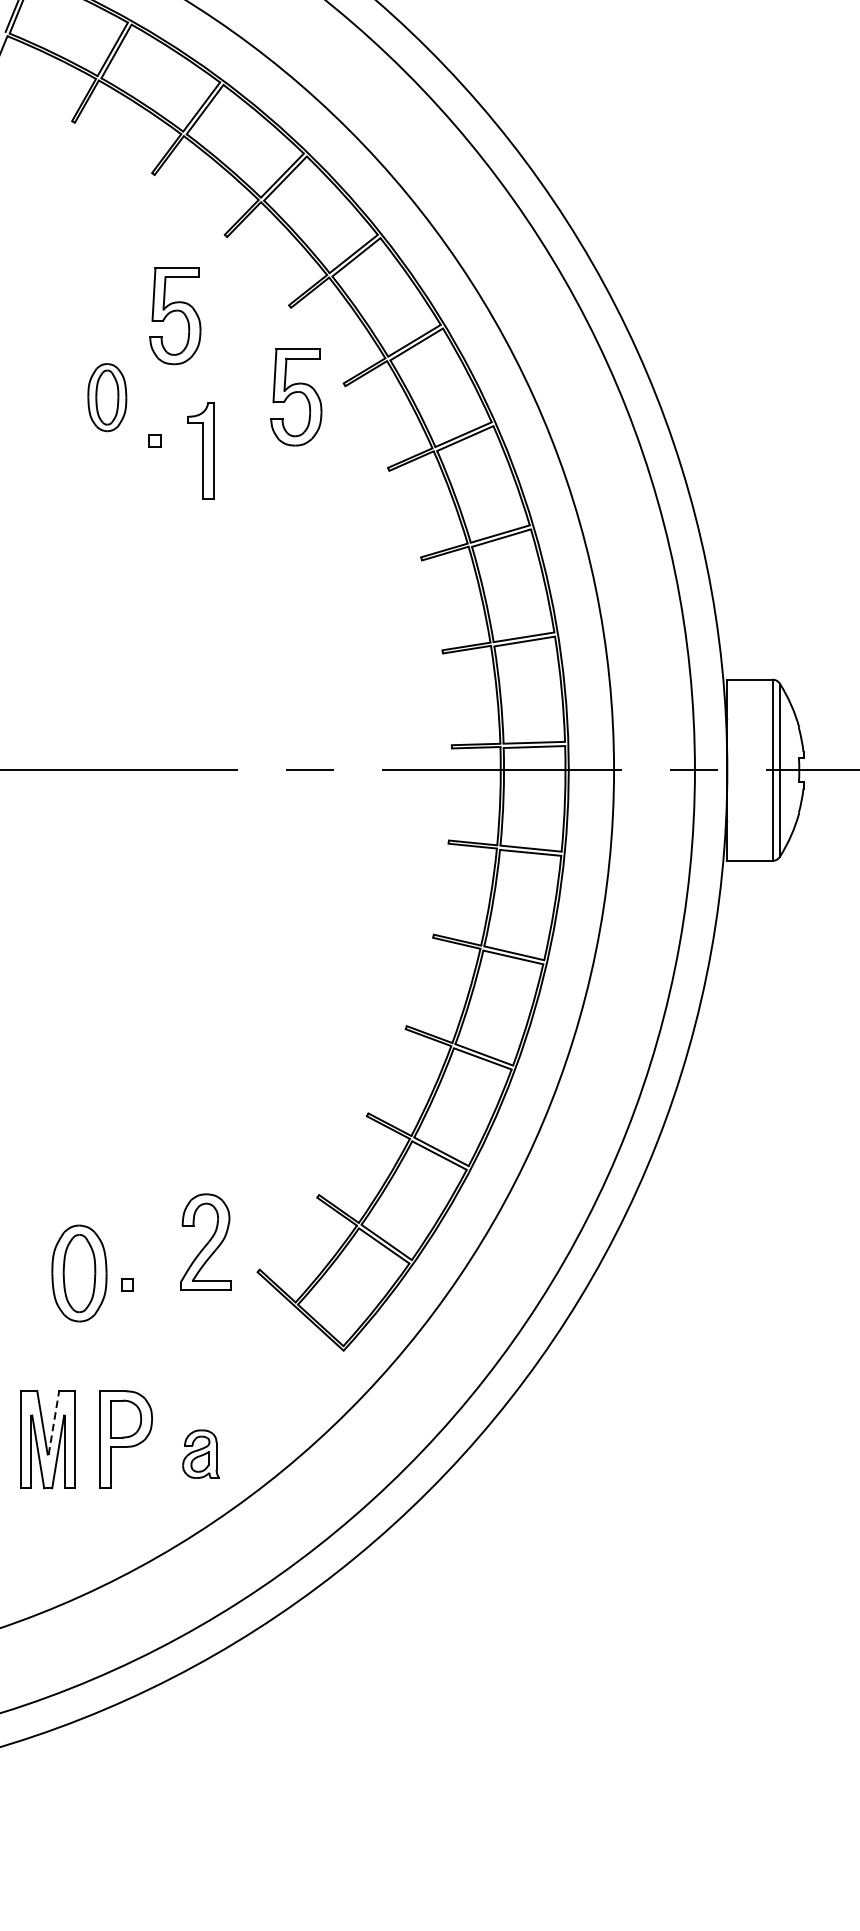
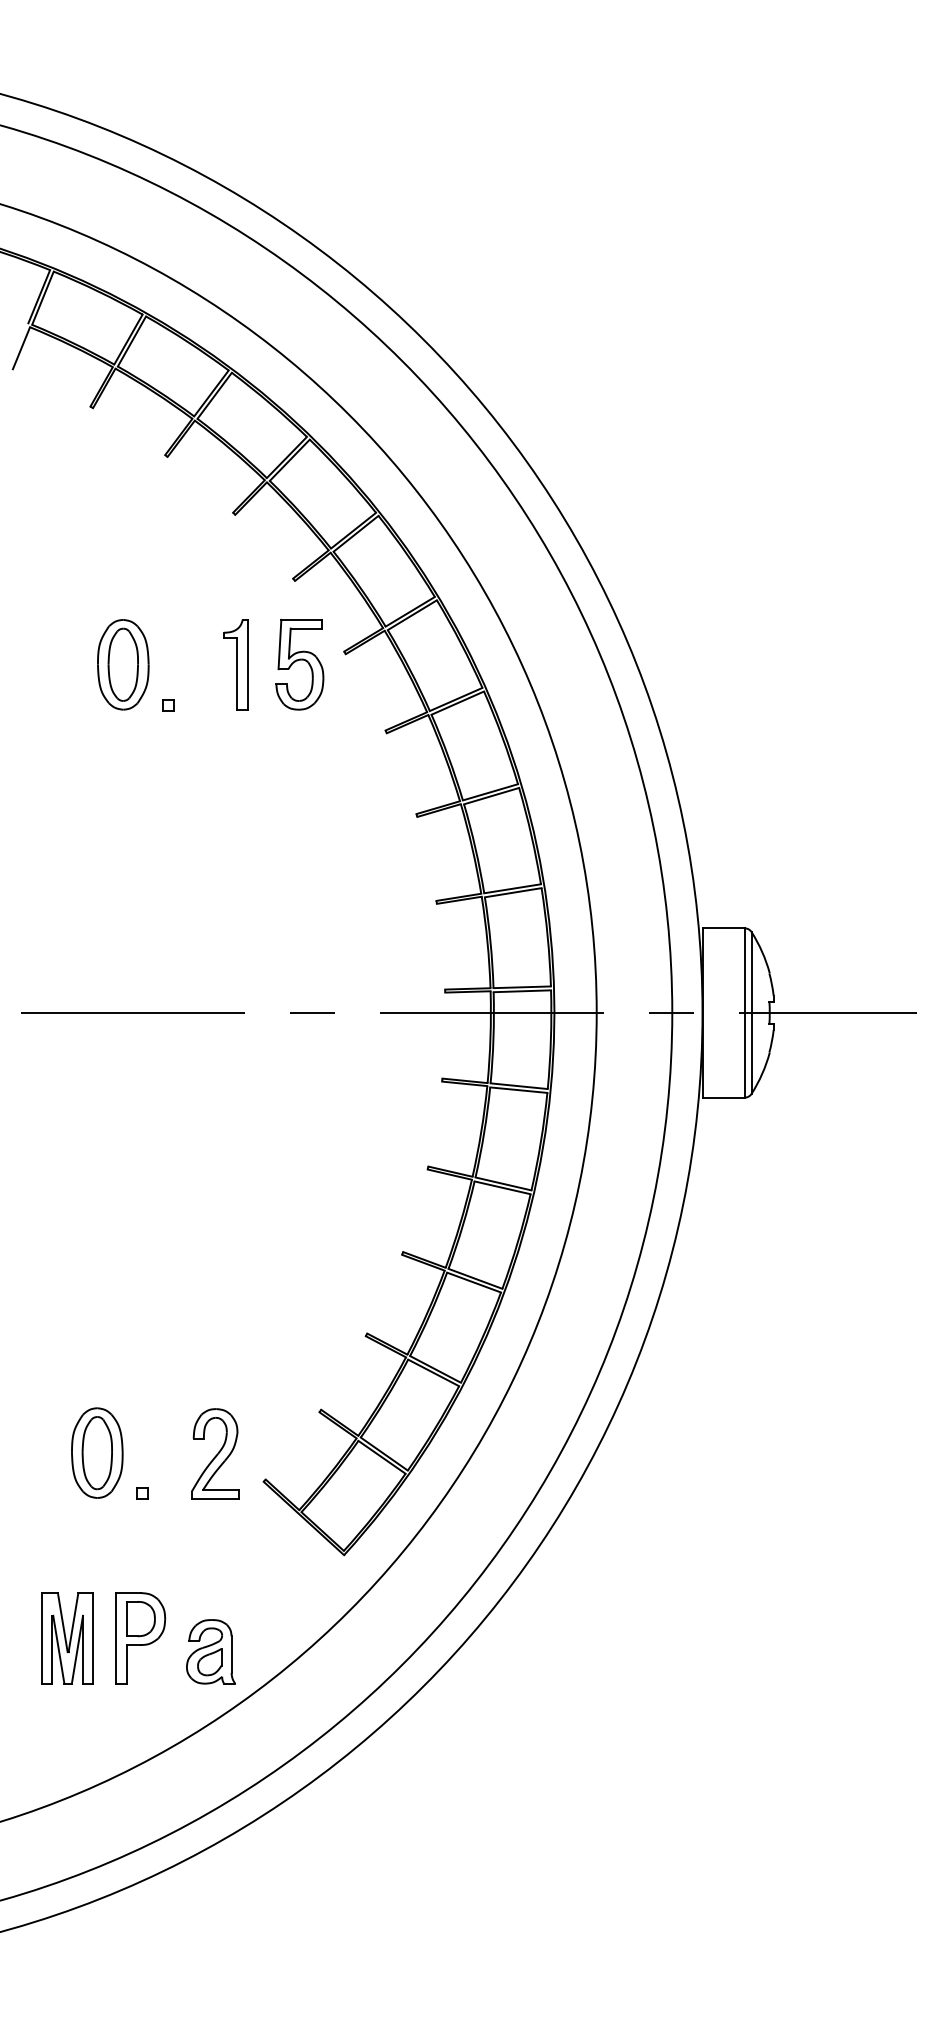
part: (174, 315) -> (186, 588), removed
part: (107, 397) -> (123, 664), size x1.43
part: (200, 450) -> (235, 664), moved
part: (79, 1272) -> (97, 1452), moved
line: (53, 1422) -> (73, 1622), dashed -> solid
part: (200, 1453) -> (210, 1651), size x1.43

